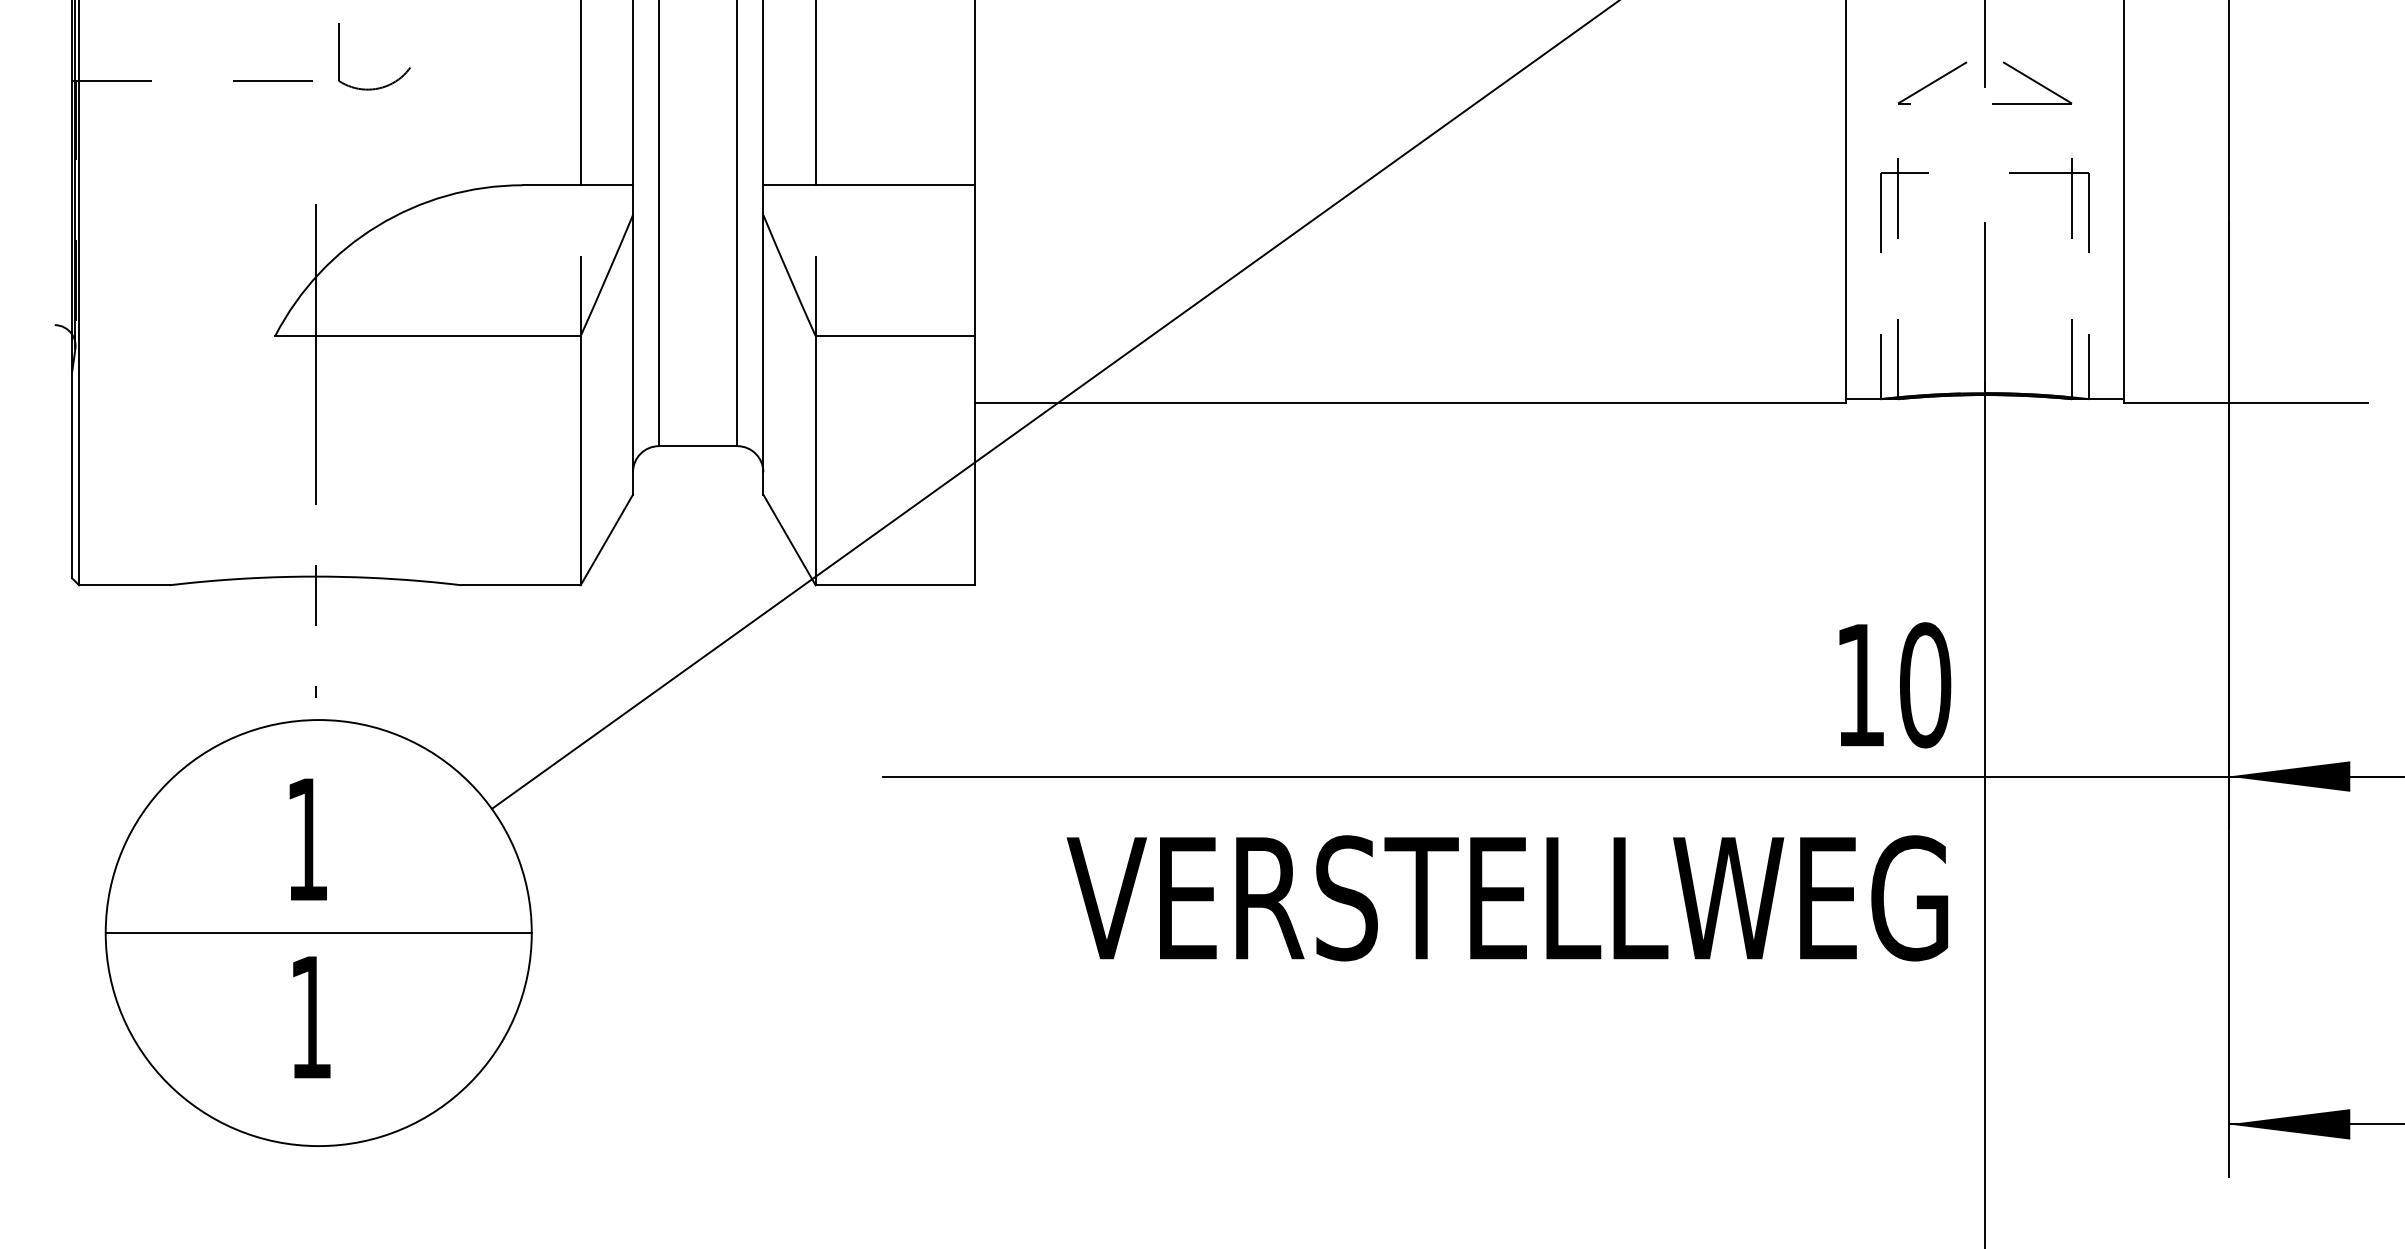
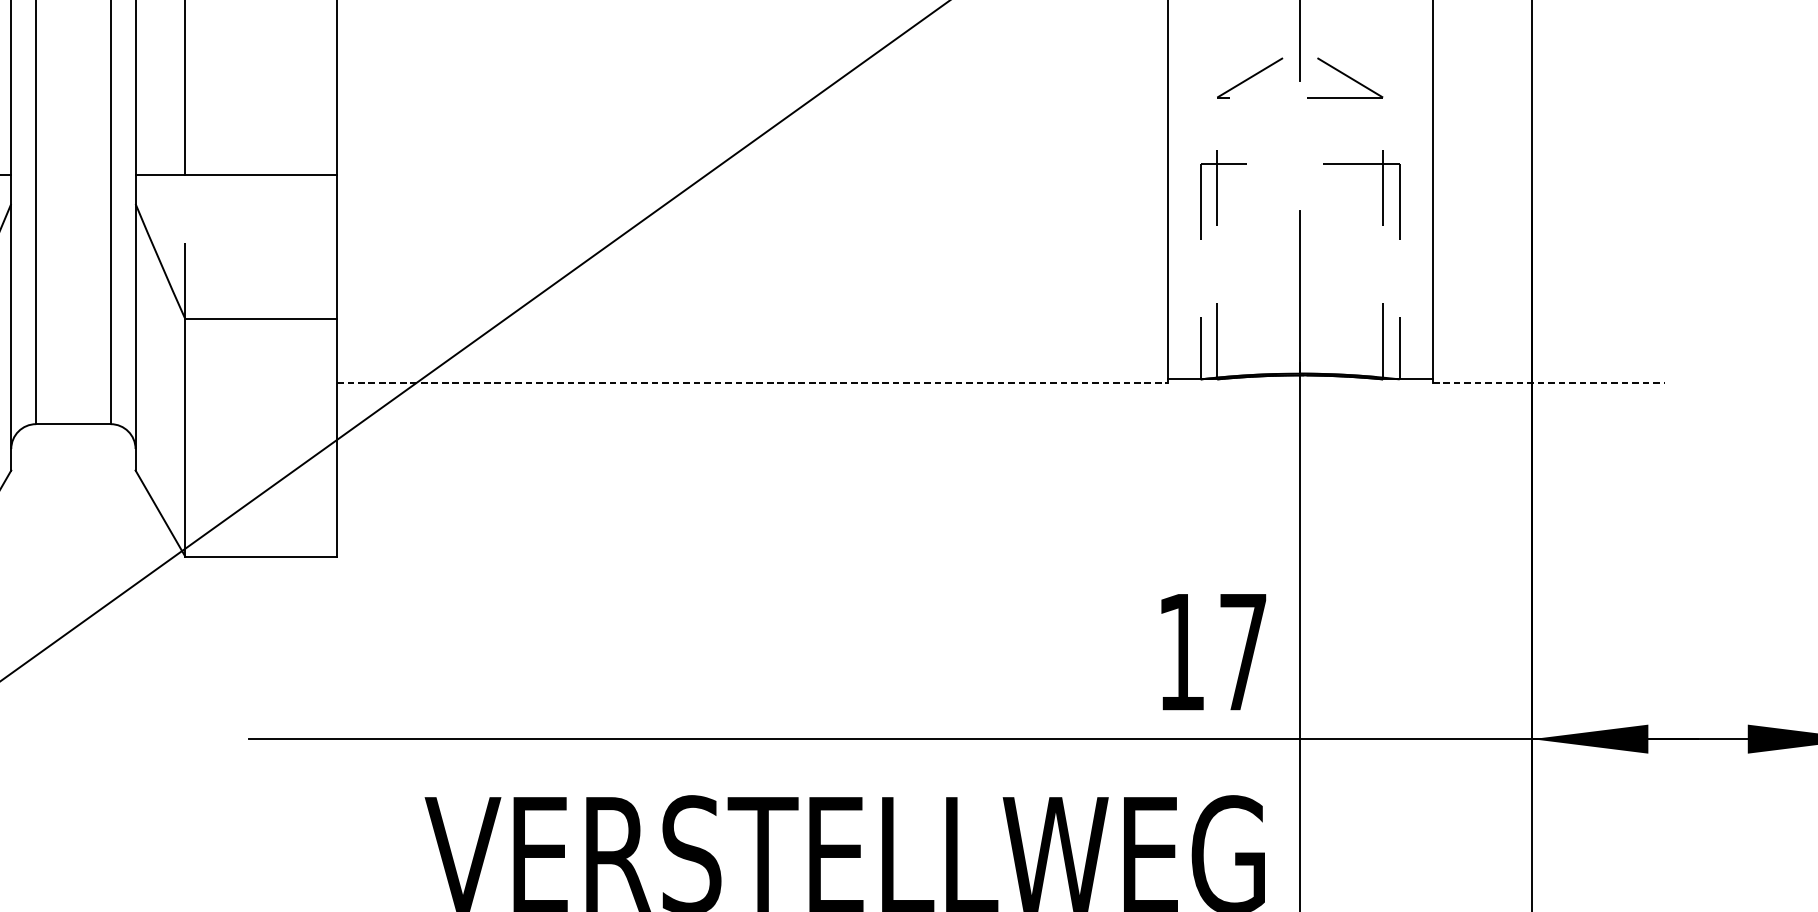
line: (1410, 402) -> (752, 382), solid -> dashed
line: (2245, 402) -> (1548, 382), solid -> dashed
text: (1925, 685) -> (1243, 652), 10 -> 17

